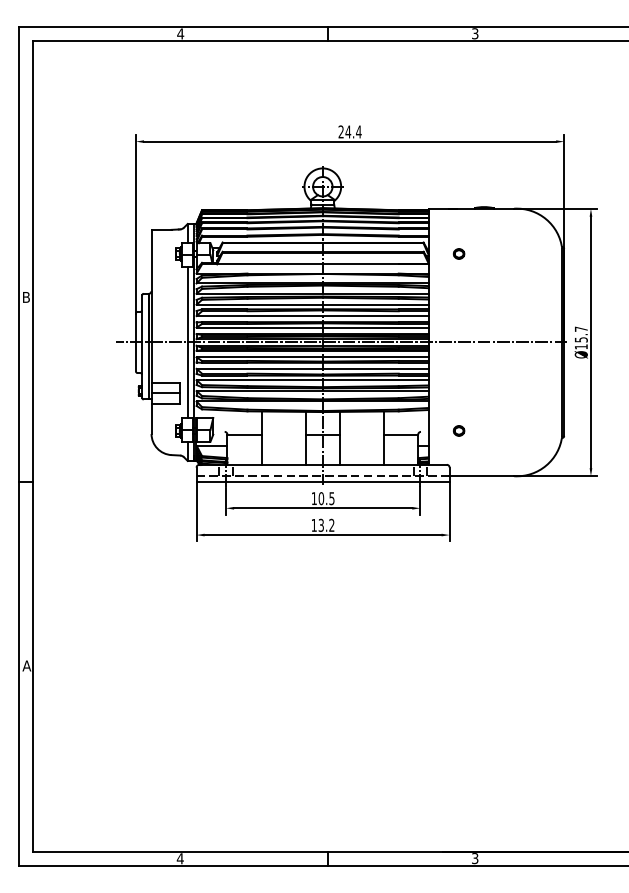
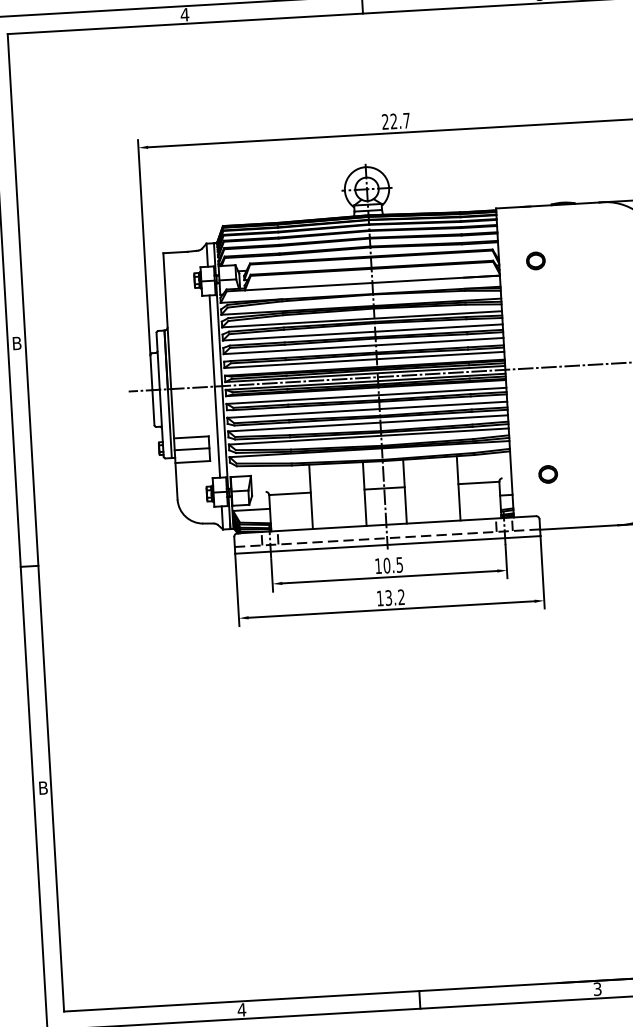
text: (353, 131) -> (400, 120), 24.4 -> 22.7
part: (459, 253) -> (536, 260), size x1.4
part: (459, 430) -> (548, 473), size x1.4
text: (26, 665) -> (42, 787), A -> B

